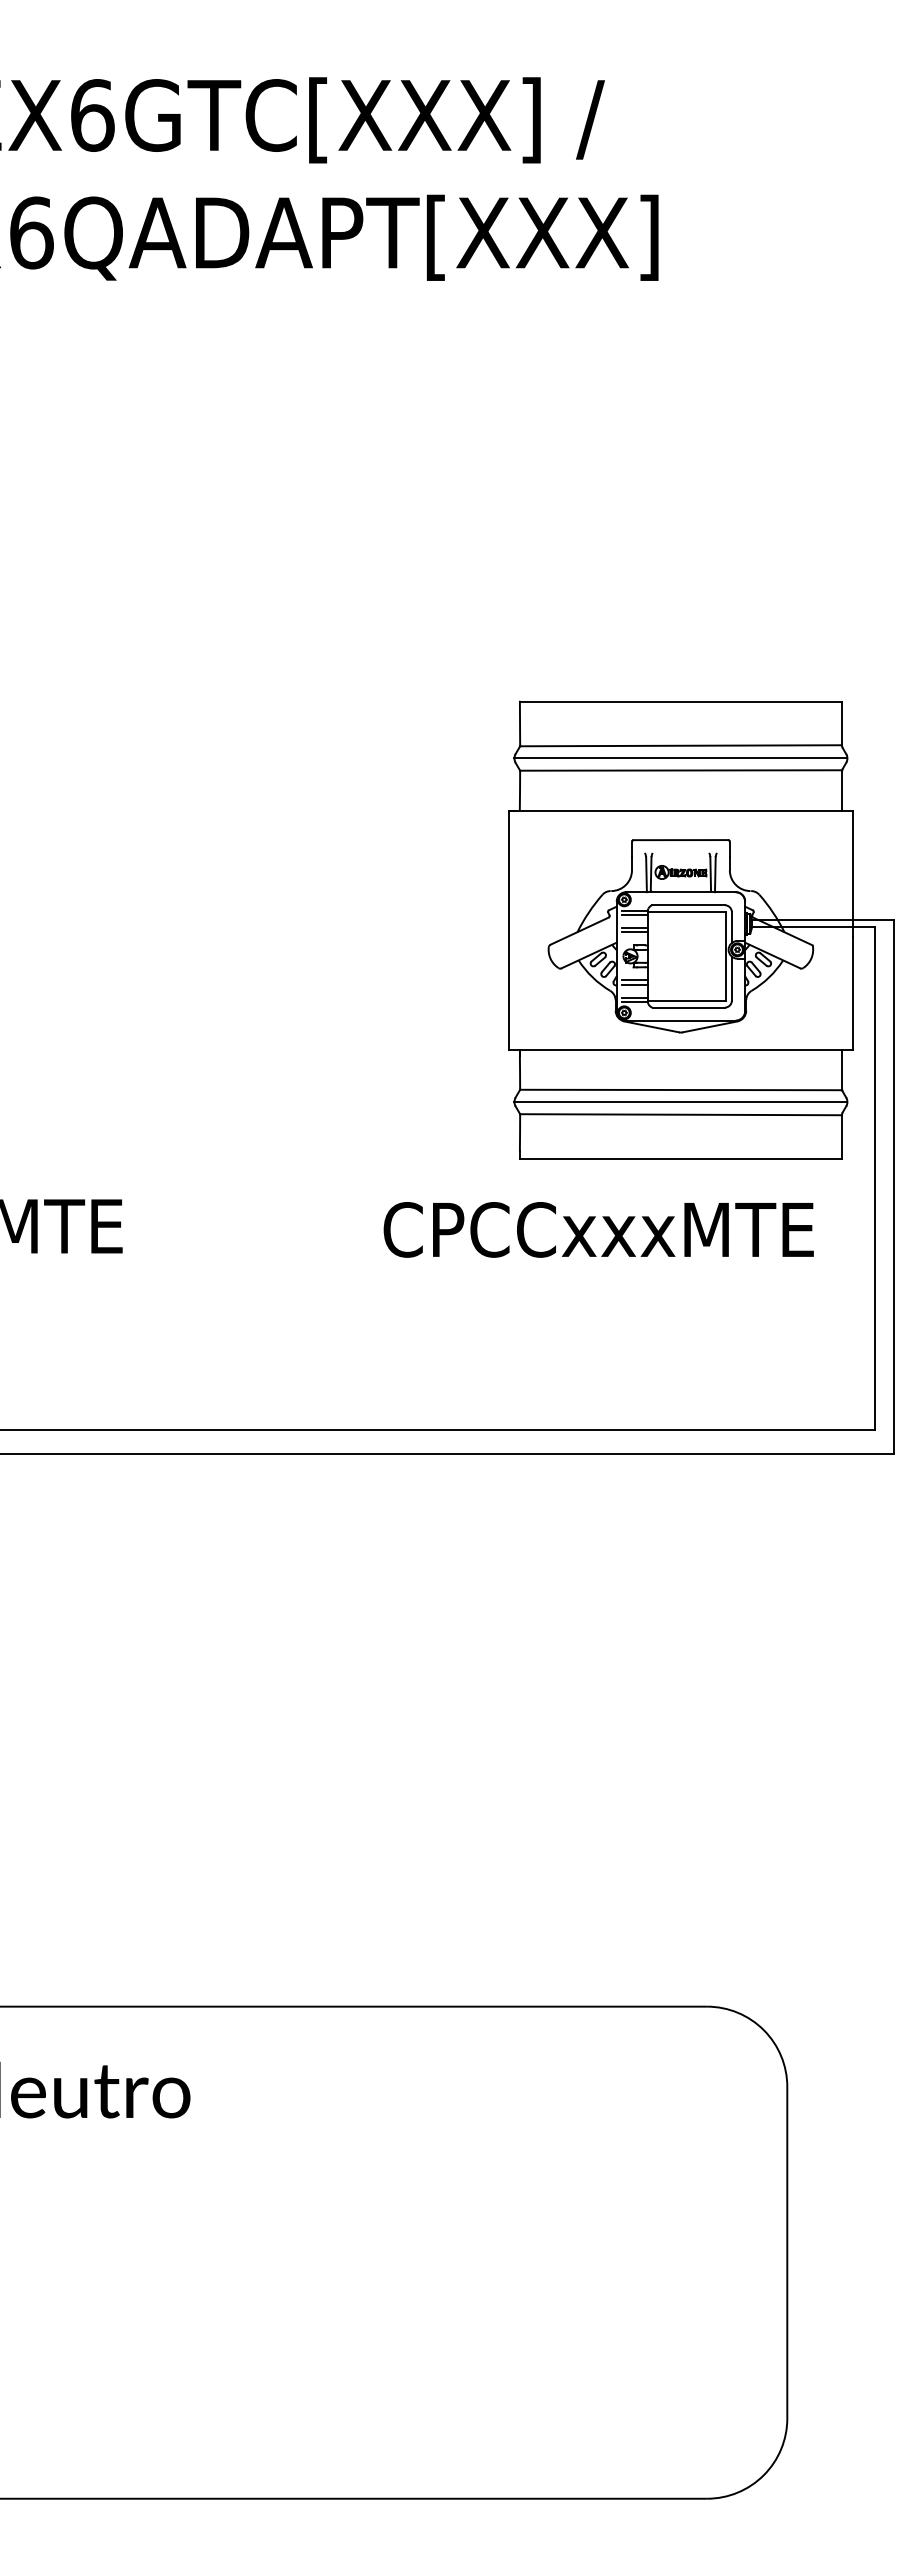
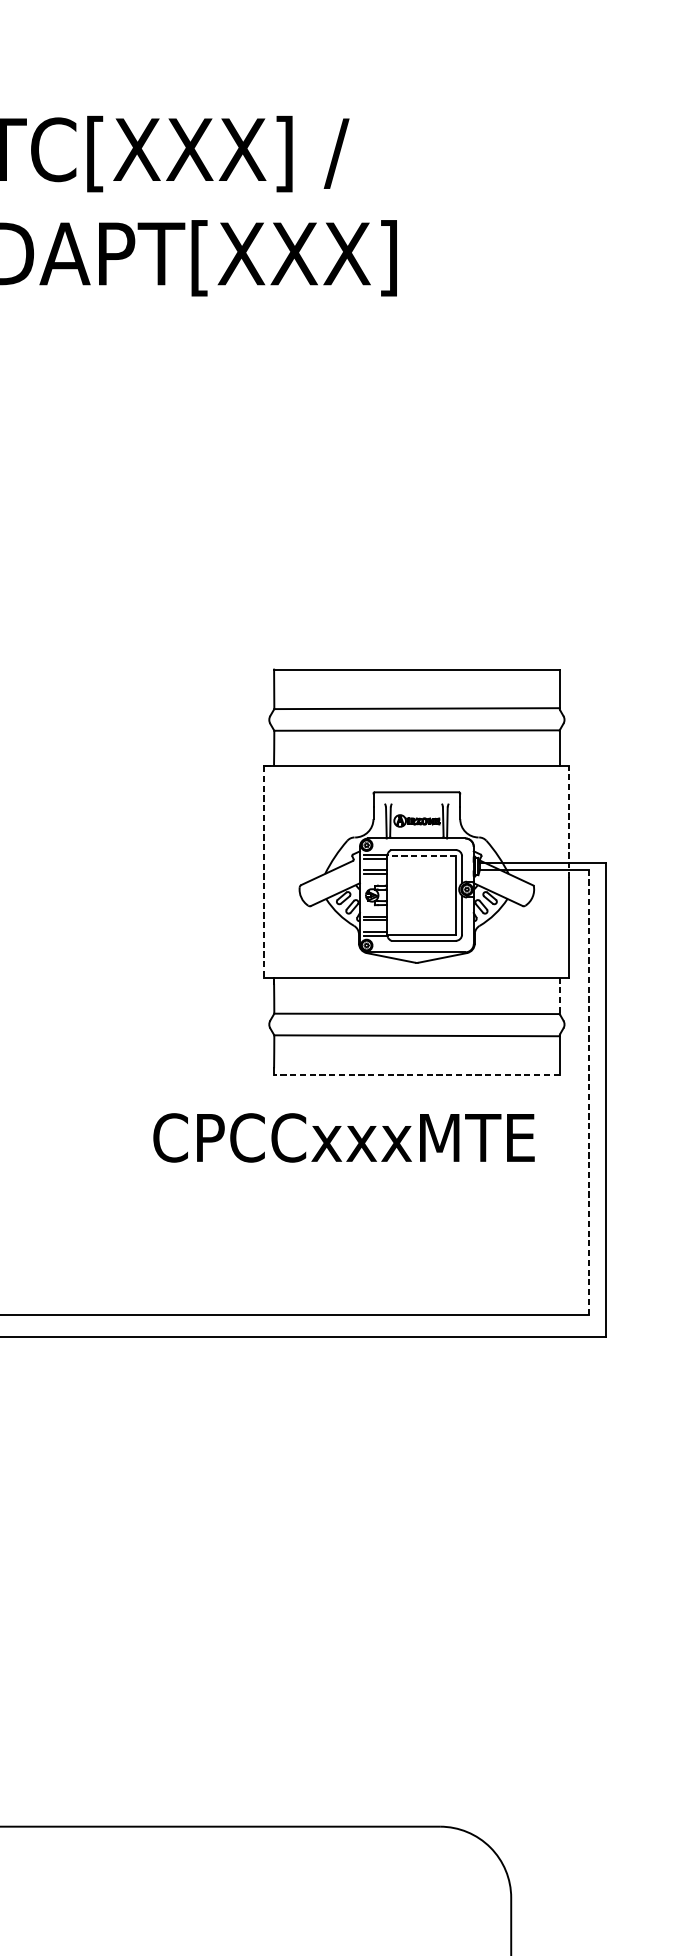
line: (680, 758) -> (416, 719), removed
line: (852, 873) -> (569, 821), solid -> dashed
line: (686, 911) -> (421, 855), solid -> dashed
line: (509, 930) -> (264, 872), solid -> dashed
line: (842, 1068) -> (560, 994), solid -> dashed
line: (680, 1102) -> (416, 1024), removed
line: (680, 1158) -> (416, 1074), solid -> dashed
line: (874, 1179) -> (588, 1093), solid -> dashed

